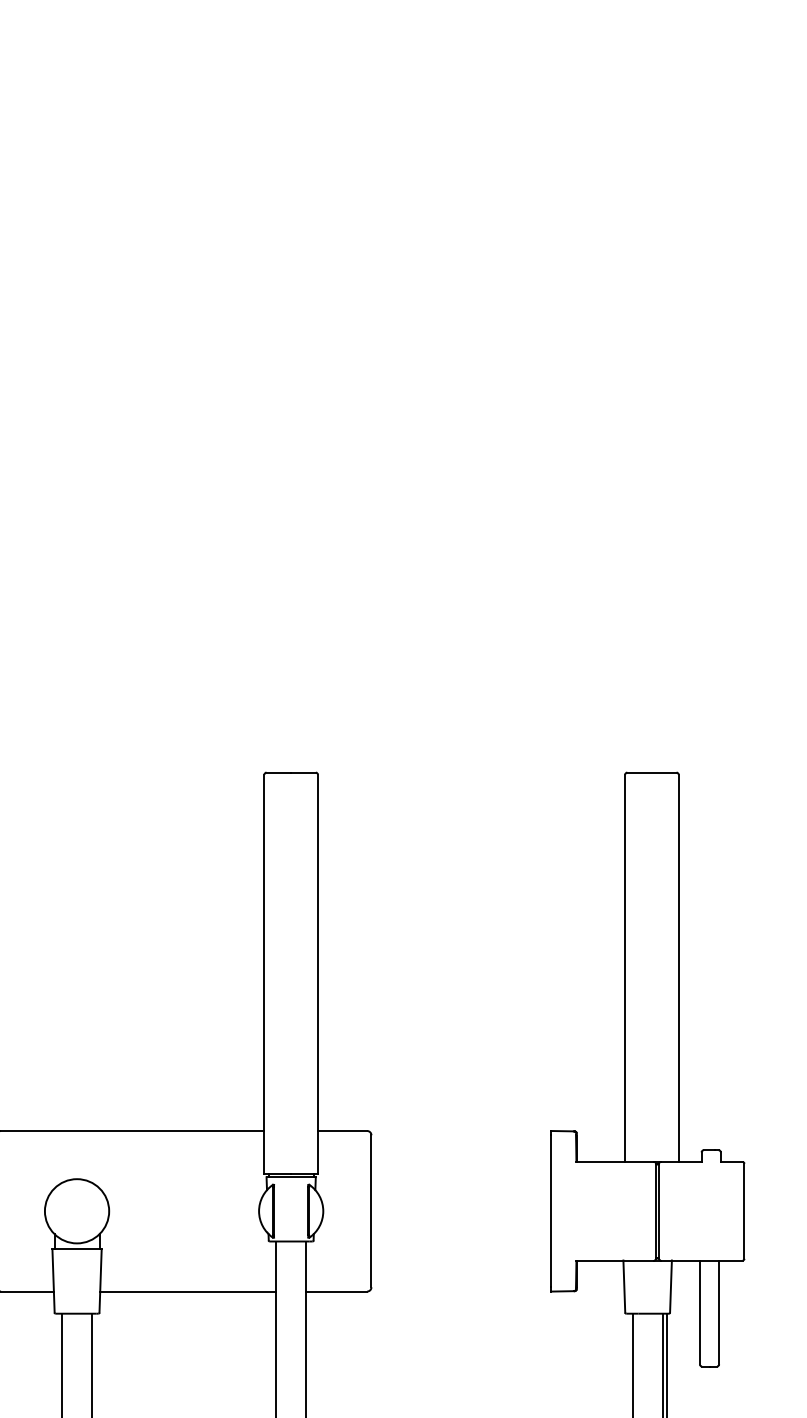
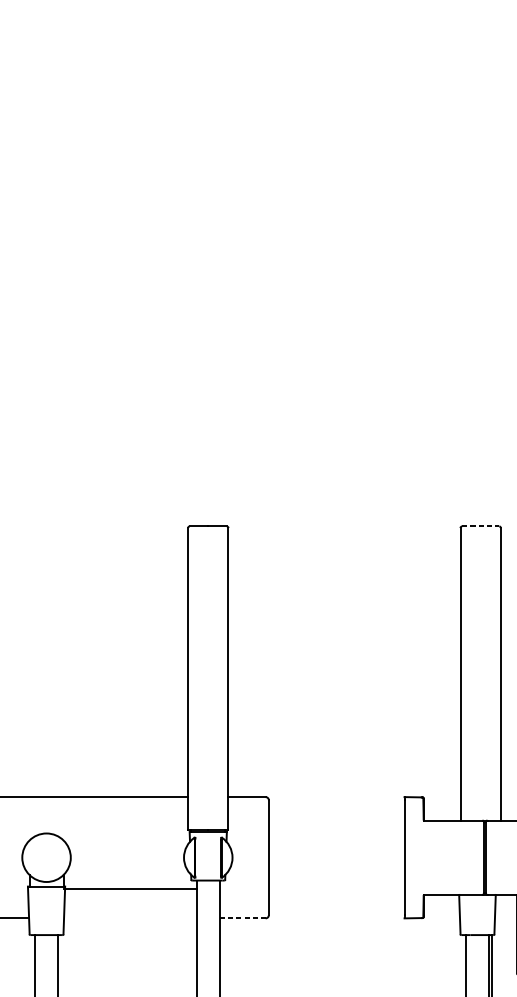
line: (651, 772) -> (480, 526), solid -> dashed
line: (188, 1291) -> (130, 888), moved
line: (336, 1291) -> (242, 918), solid -> dashed

